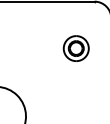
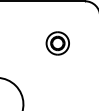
part: (75, 48) -> (57, 43), moved

